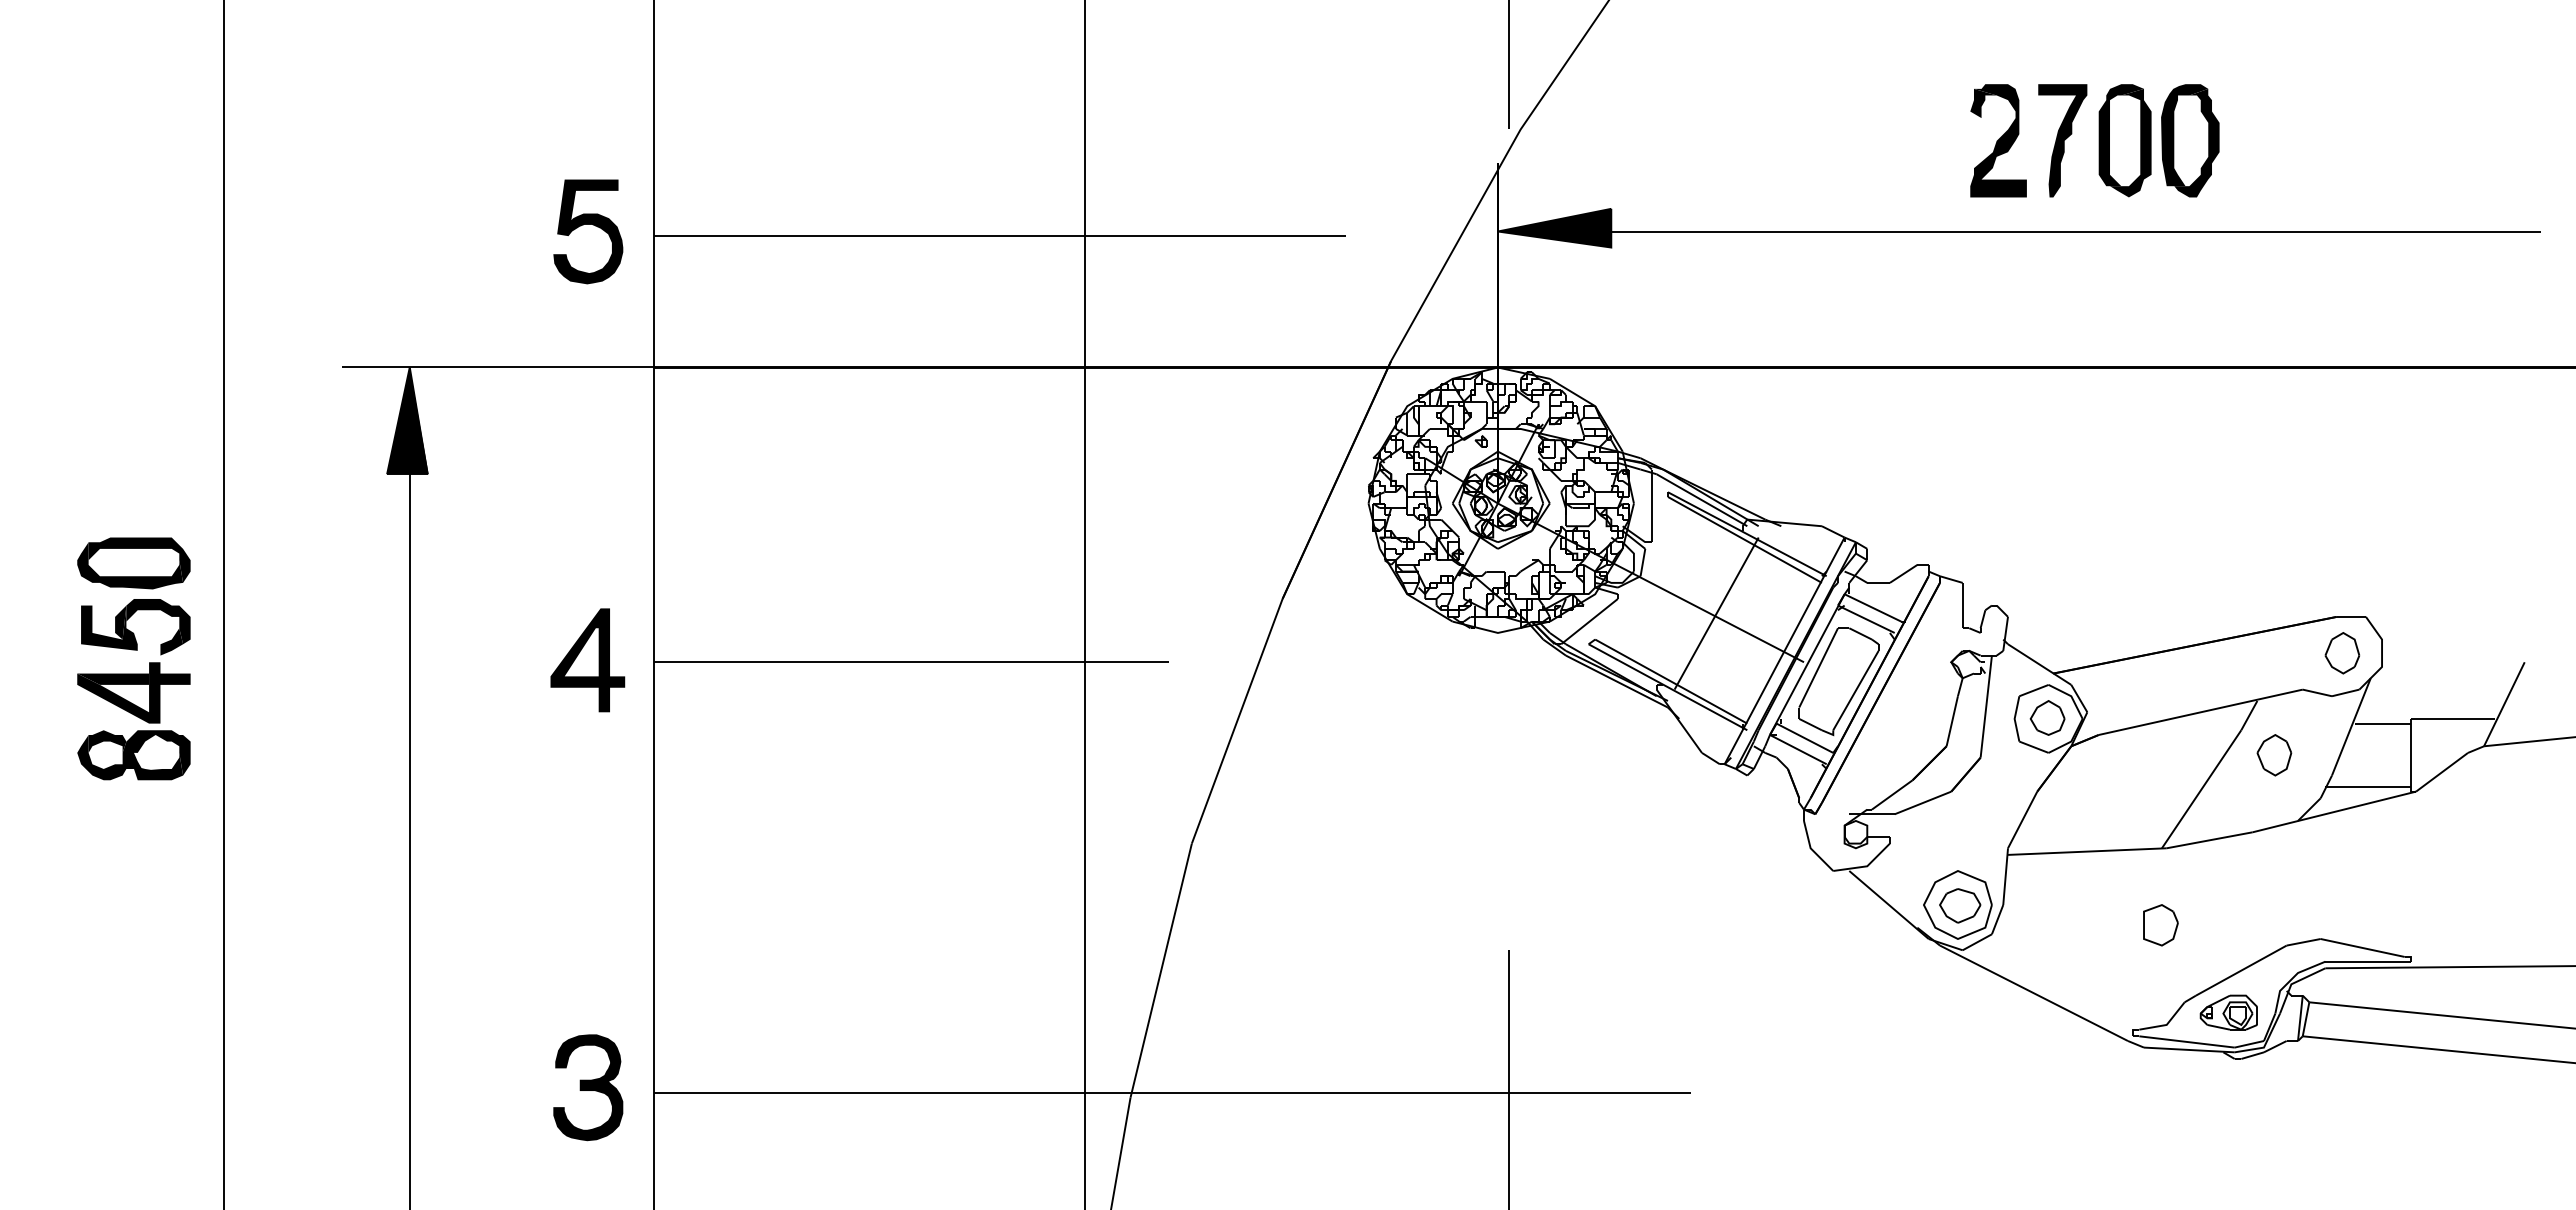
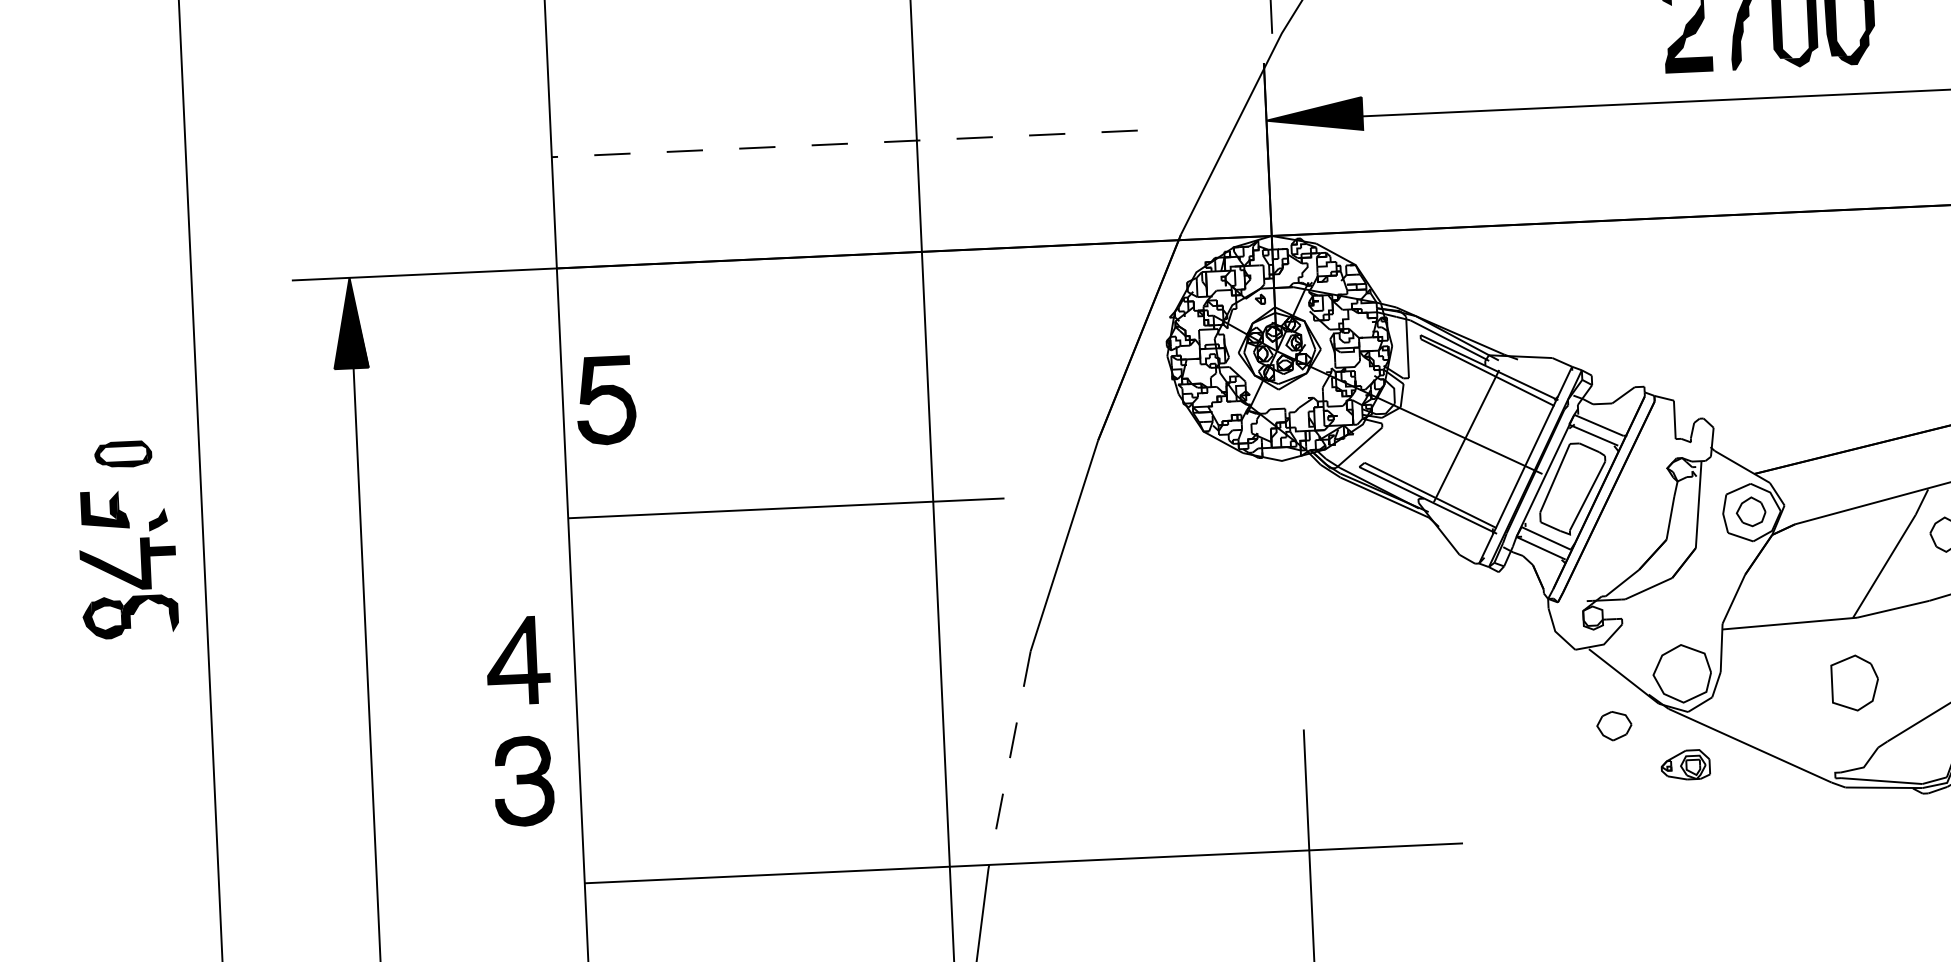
part: (588, 224) -> (605, 394), moved
line: (1000, 236) -> (845, 144), solid -> dashed
part: (133, 563) -> (122, 454), size x0.6
fill: (158, 621) -> (146, 502), removed
part: (587, 660) -> (517, 660), moved
fill: (113, 678) -> (110, 552), removed
fill: (158, 766) -> (151, 625), removed
part: (1960, 905) -> (1614, 725), moved
part: (2160, 925) -> (1854, 683), size x1.6
line: (1161, 970) -> (1009, 759), solid -> dashed
part: (2228, 1012) -> (1685, 764), moved
part: (588, 1087) -> (524, 781), moved

